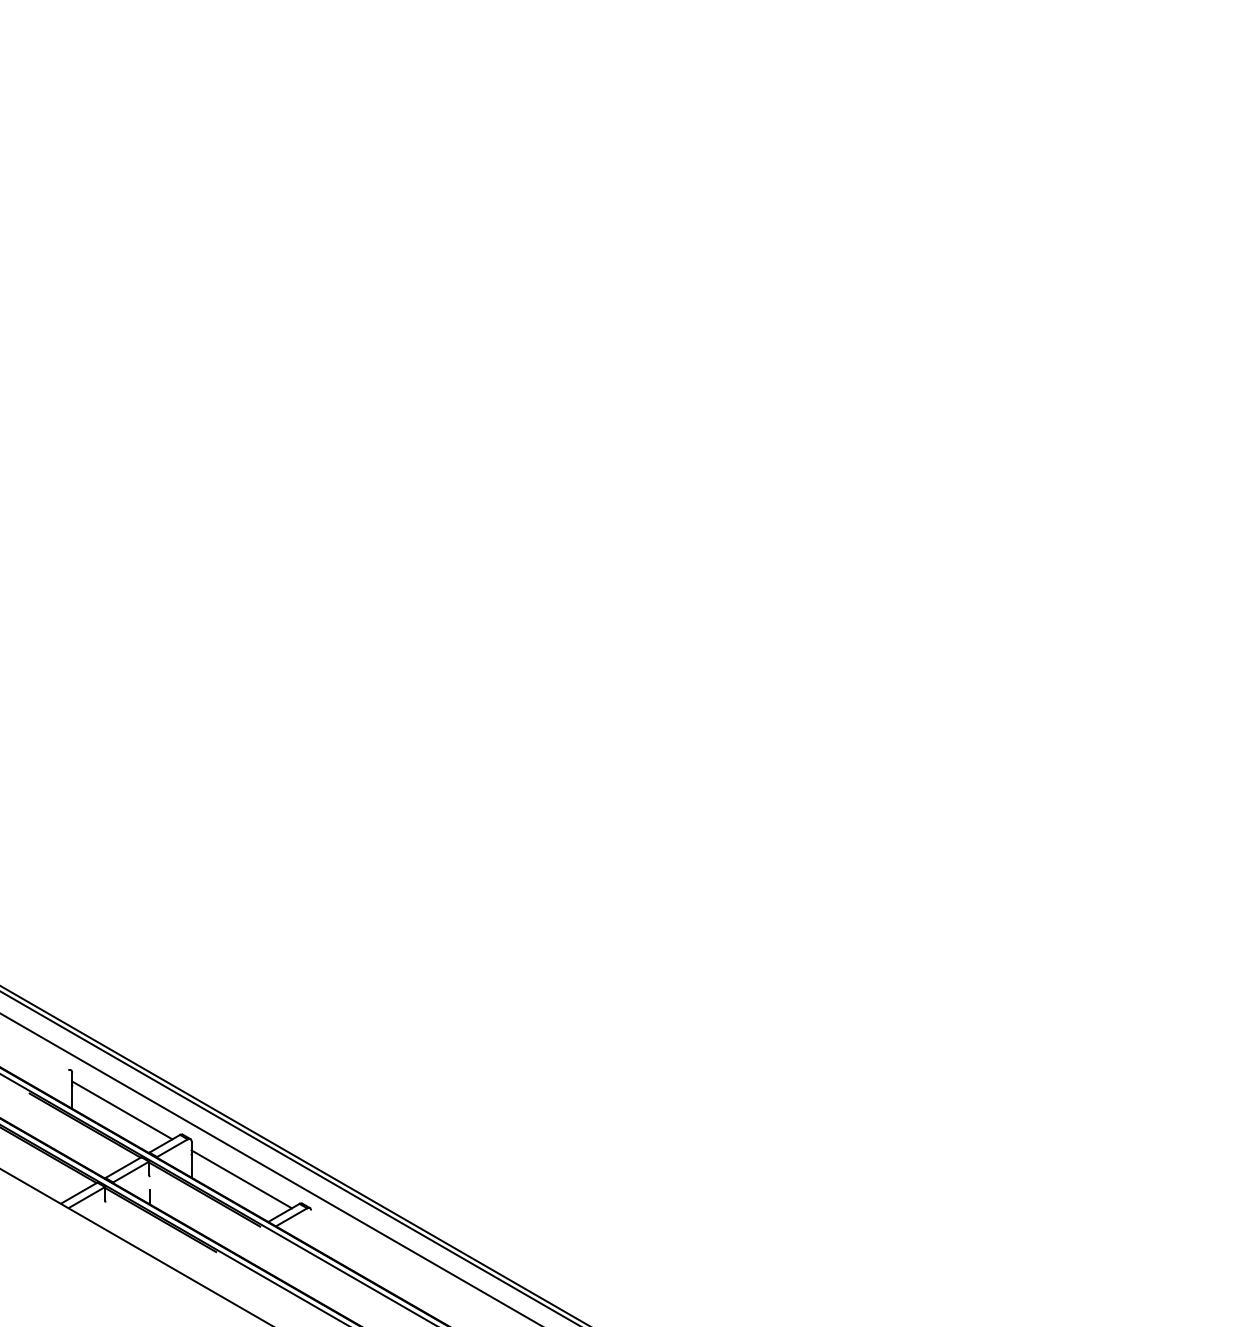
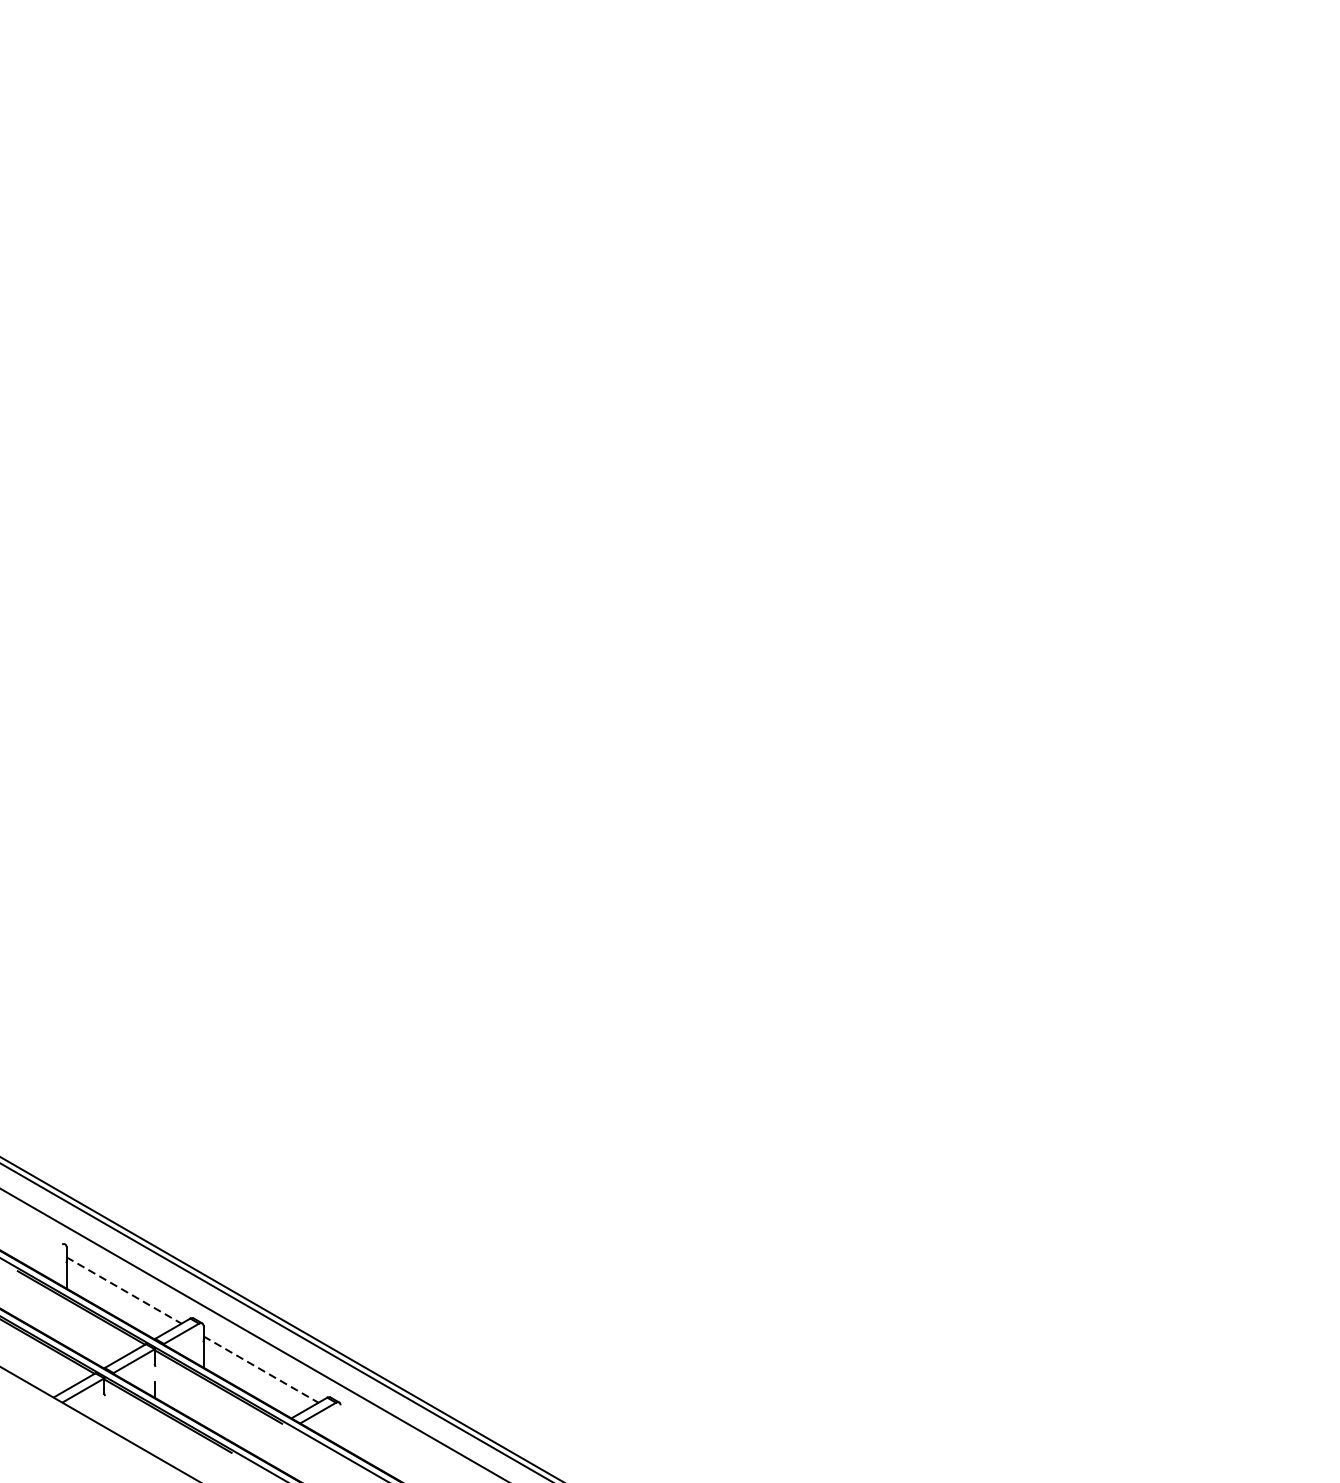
line: (122, 1110) -> (124, 1290), solid -> dashed
line: (241, 1179) -> (260, 1369), solid -> dashed

